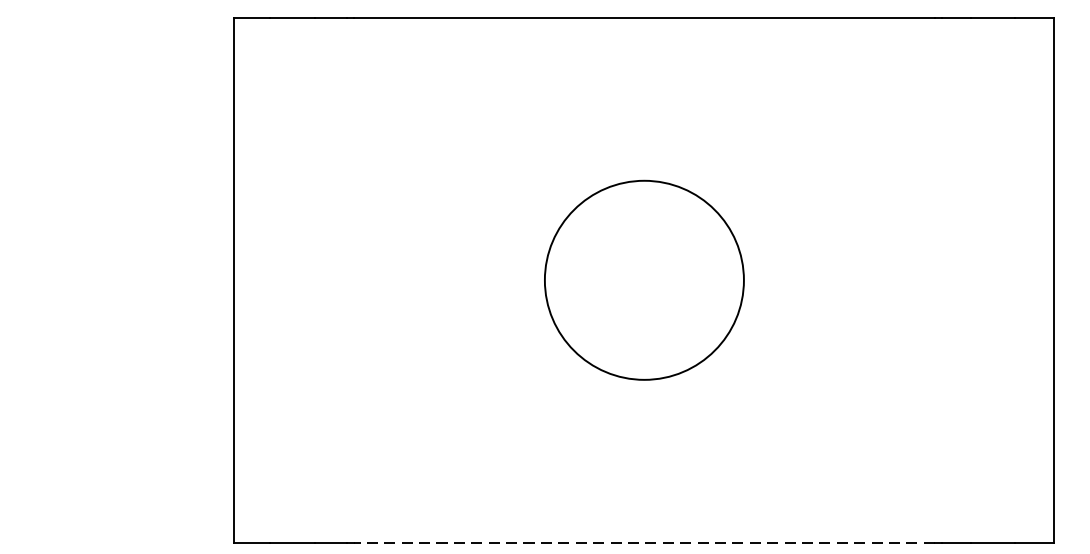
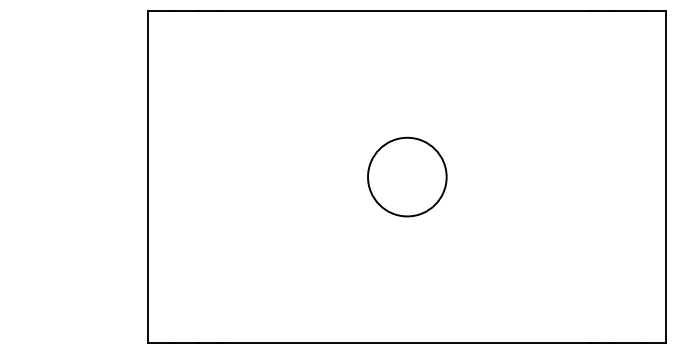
circle: (644, 279) -> (407, 176), size x0.62
line: (644, 543) -> (407, 343), dashed -> solid

